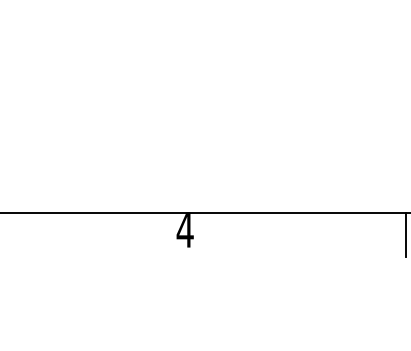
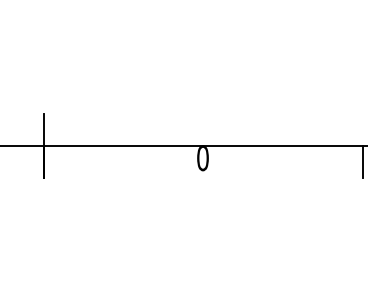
text: (184, 231) -> (202, 159), 4 -> 0

